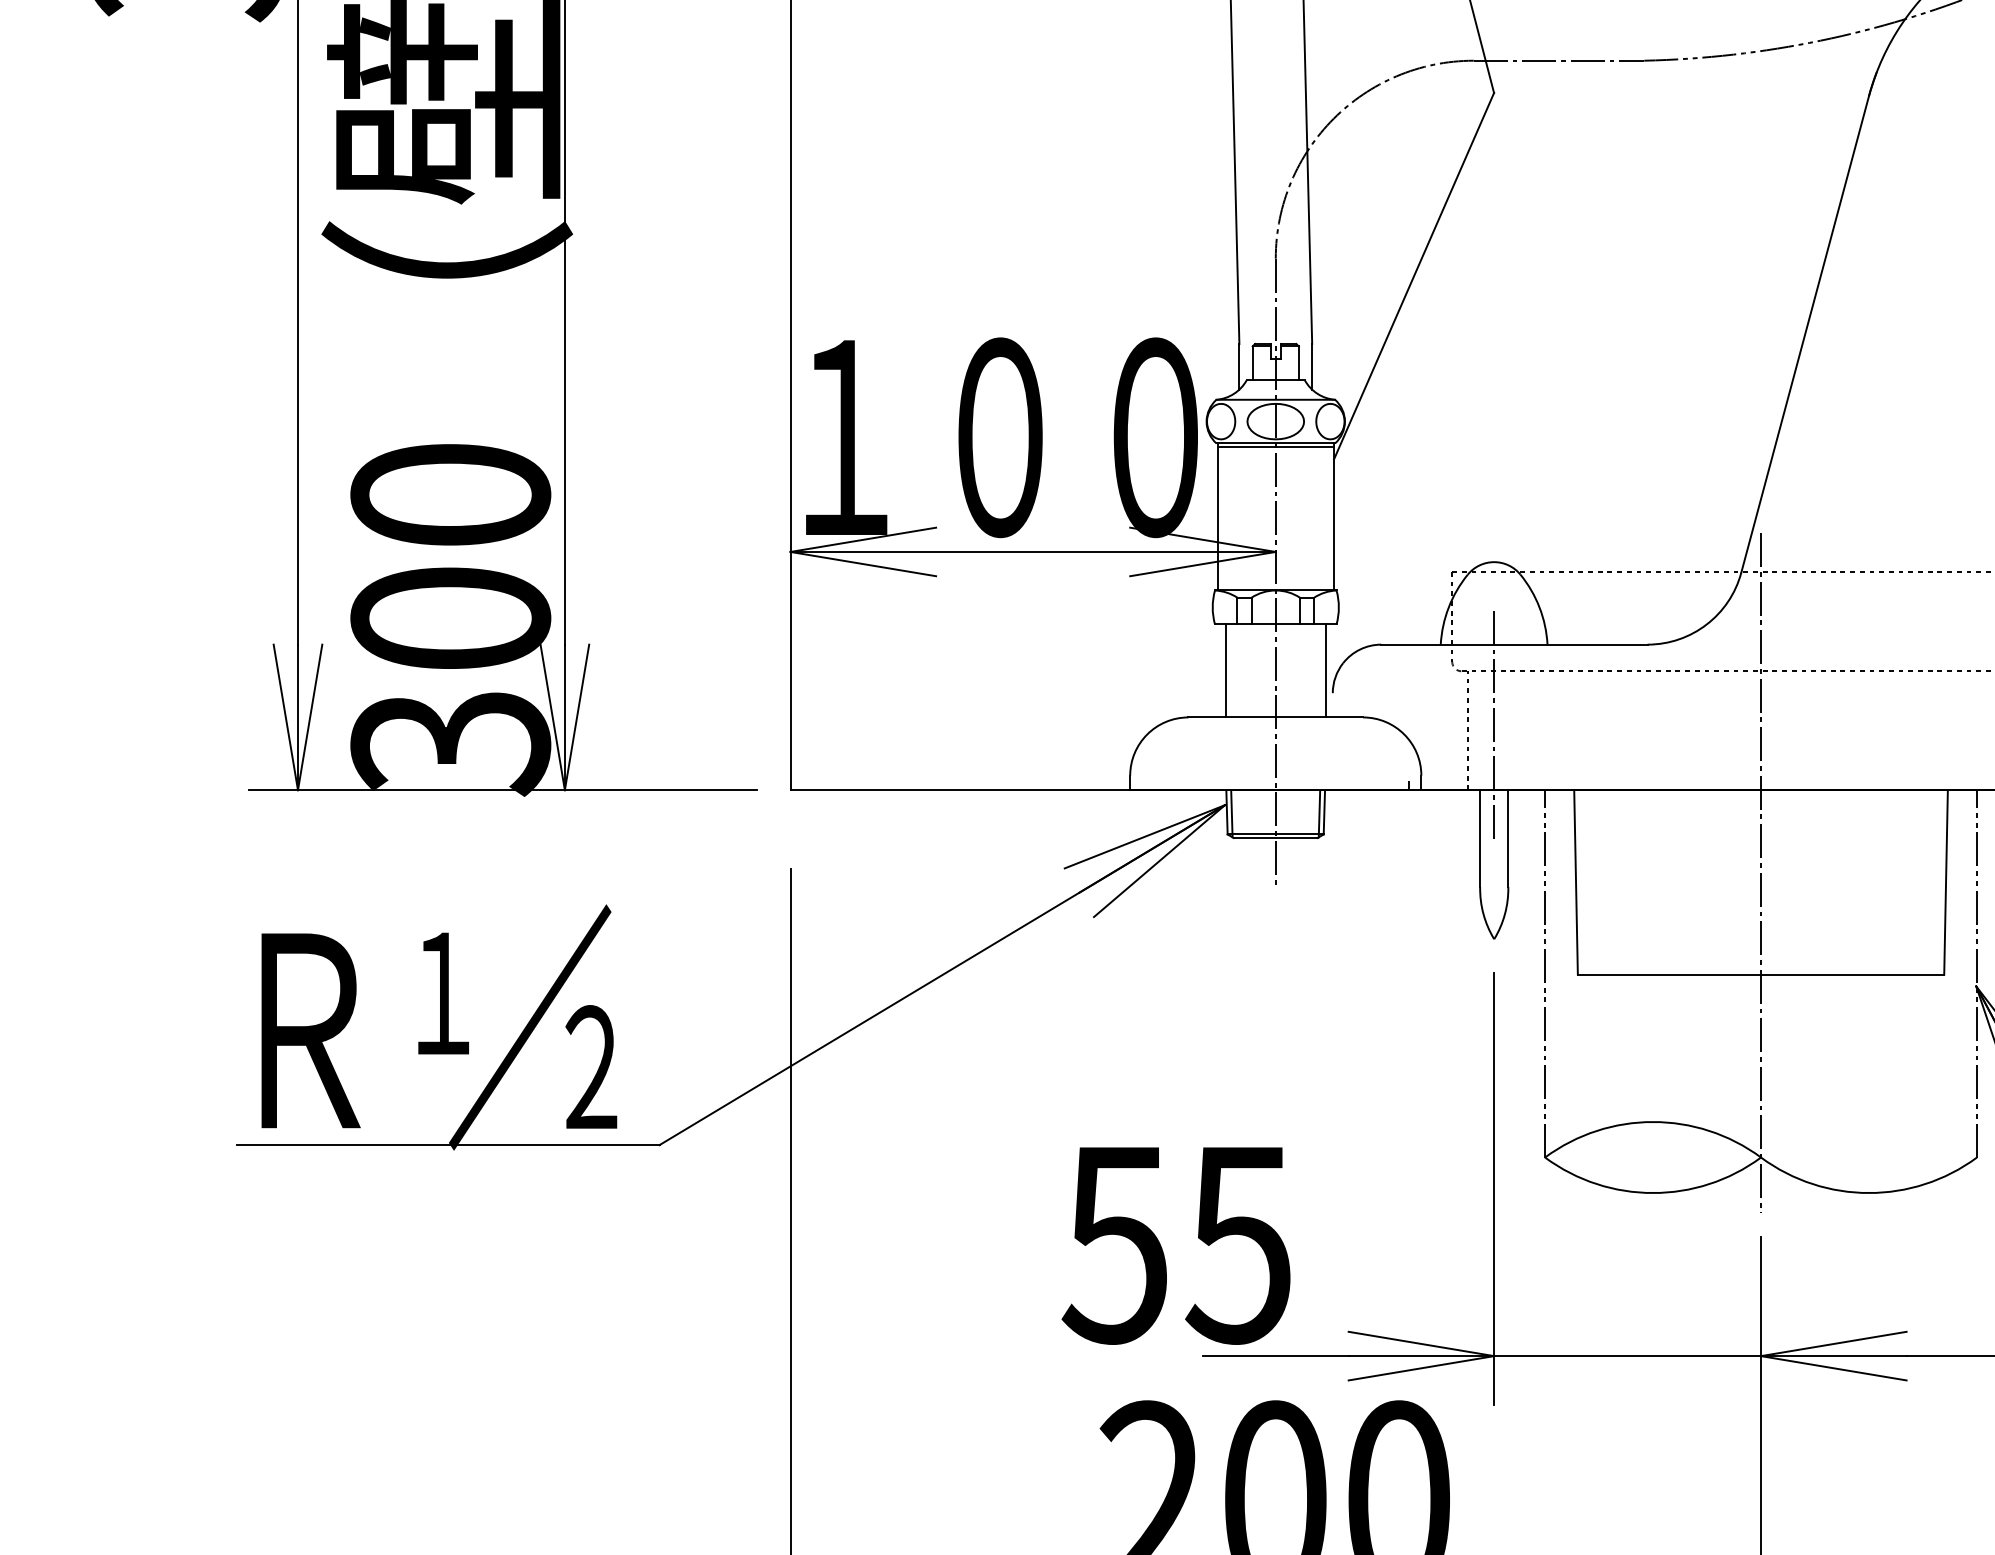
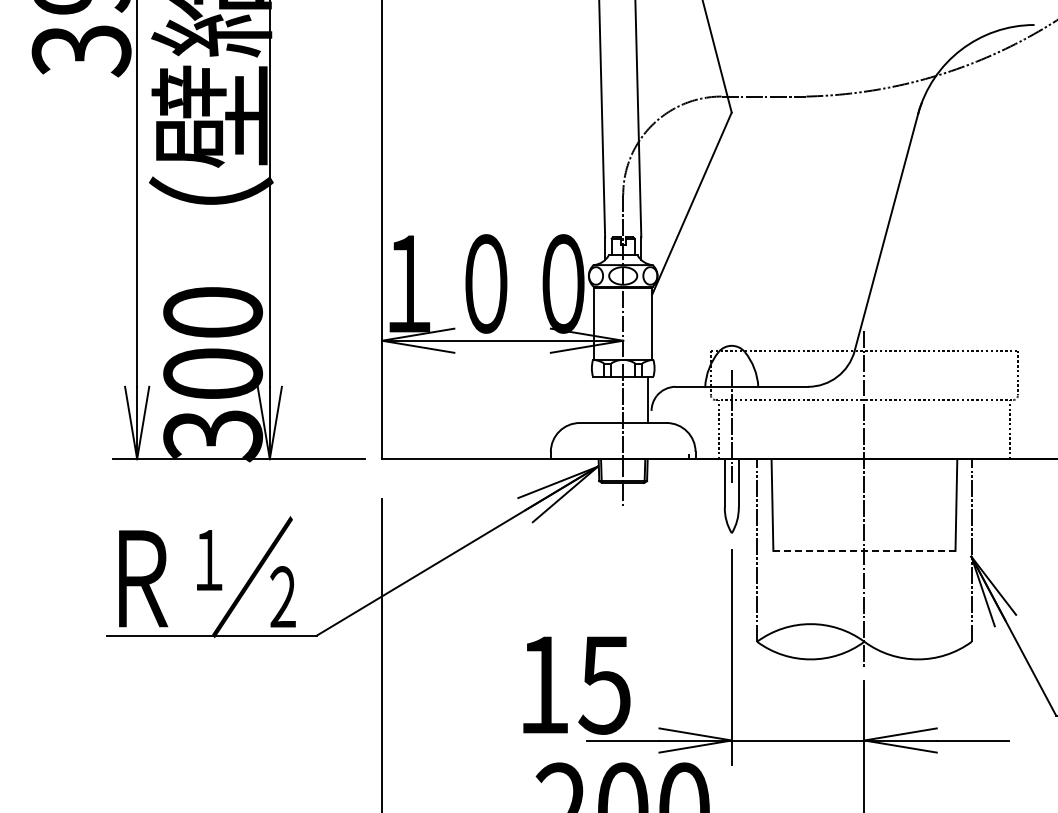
line: (1226, 670) -> (598, 399), removed
line: (1759, 973) -> (863, 550), solid -> dashed
text: (1113, 1245) -> (542, 685), 55 -> 15

